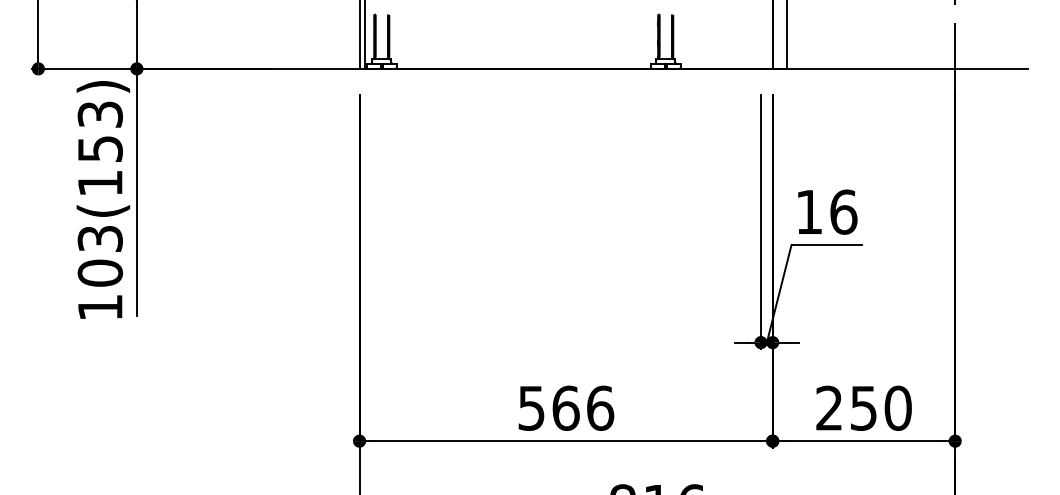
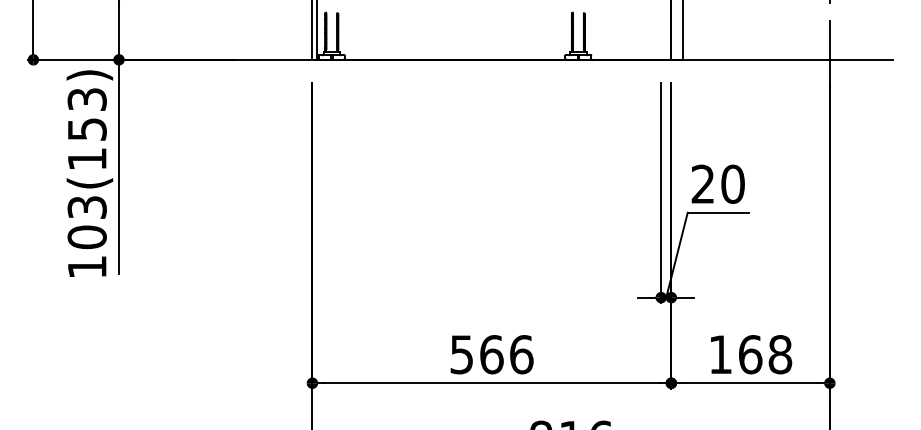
text: (826, 211) -> (718, 183), 16 -> 20
text: (863, 407) -> (750, 353), 250 -> 168

